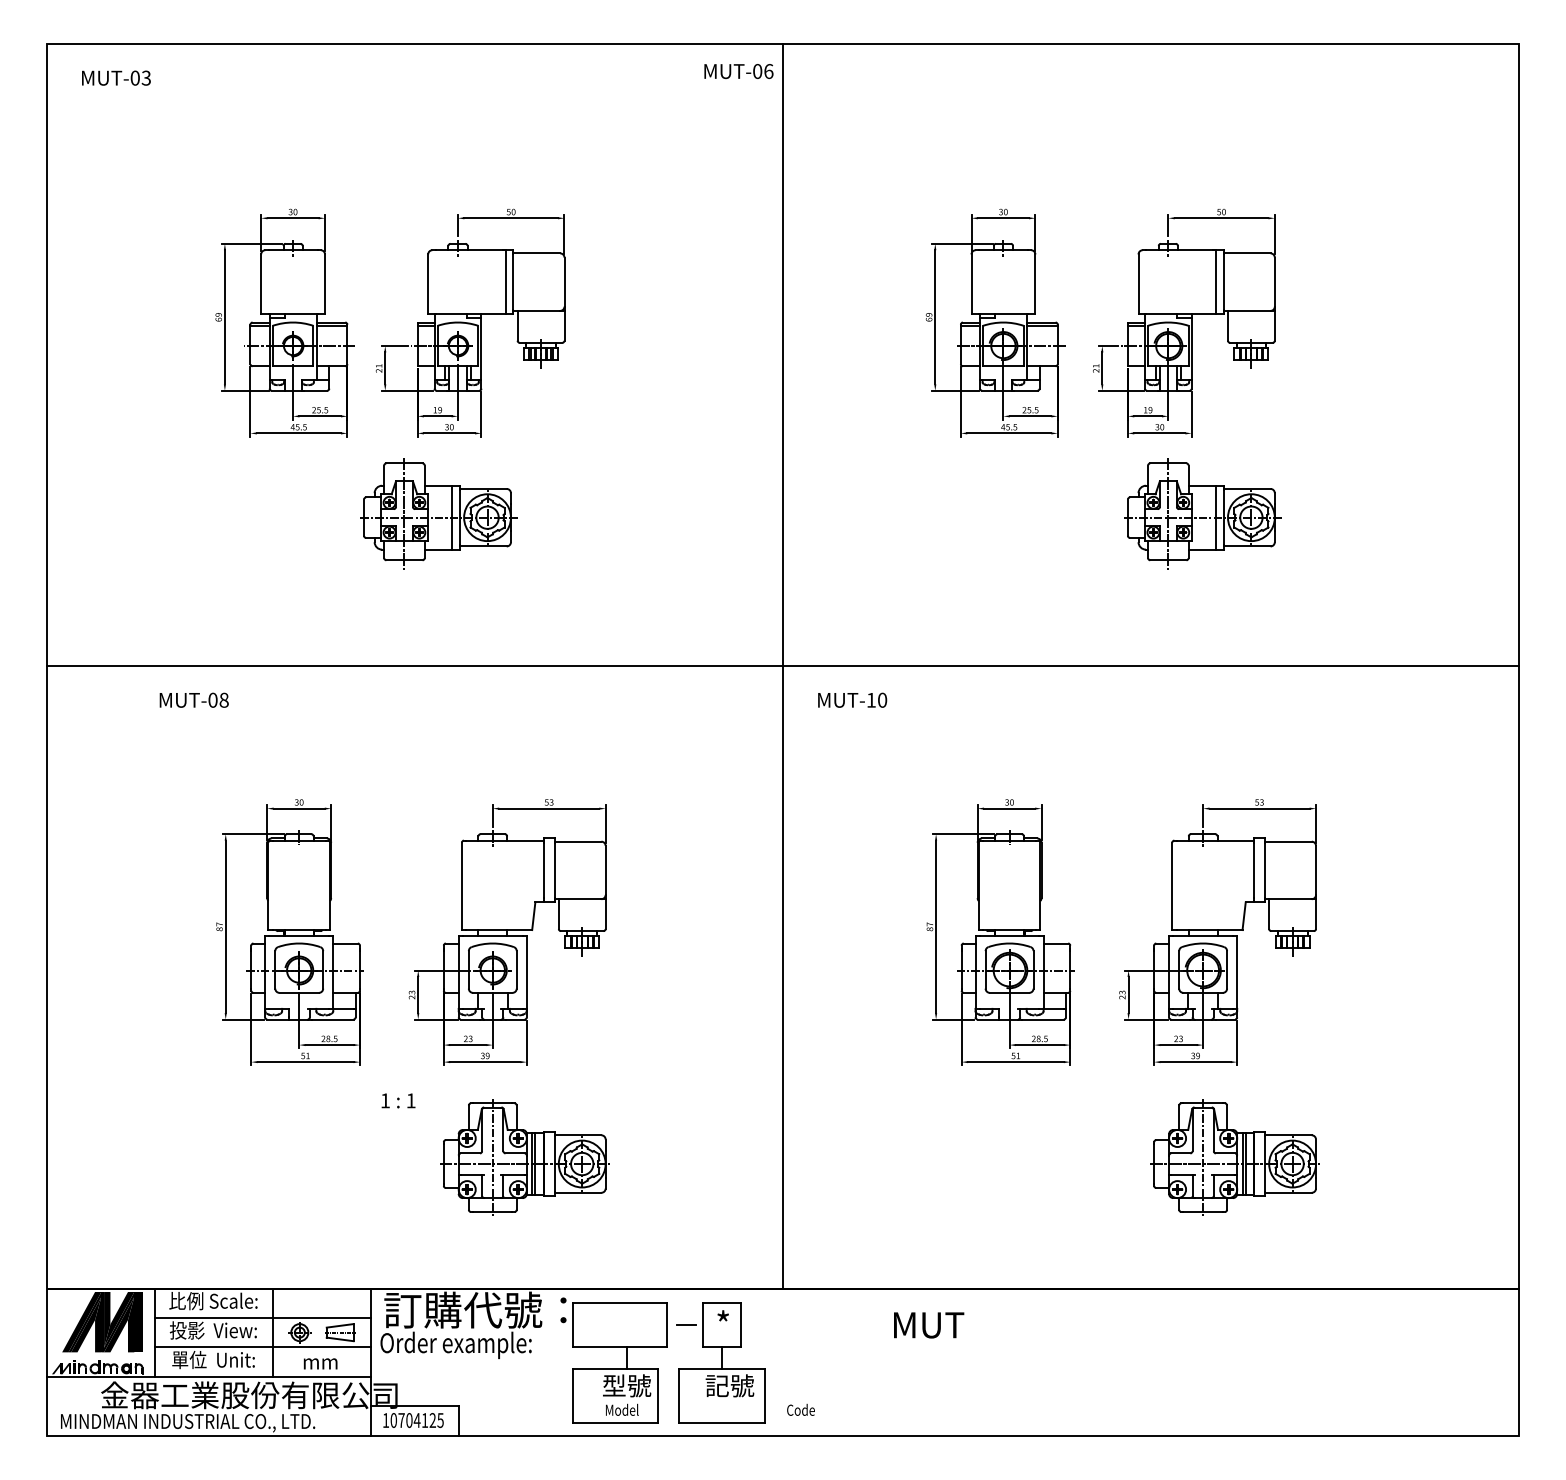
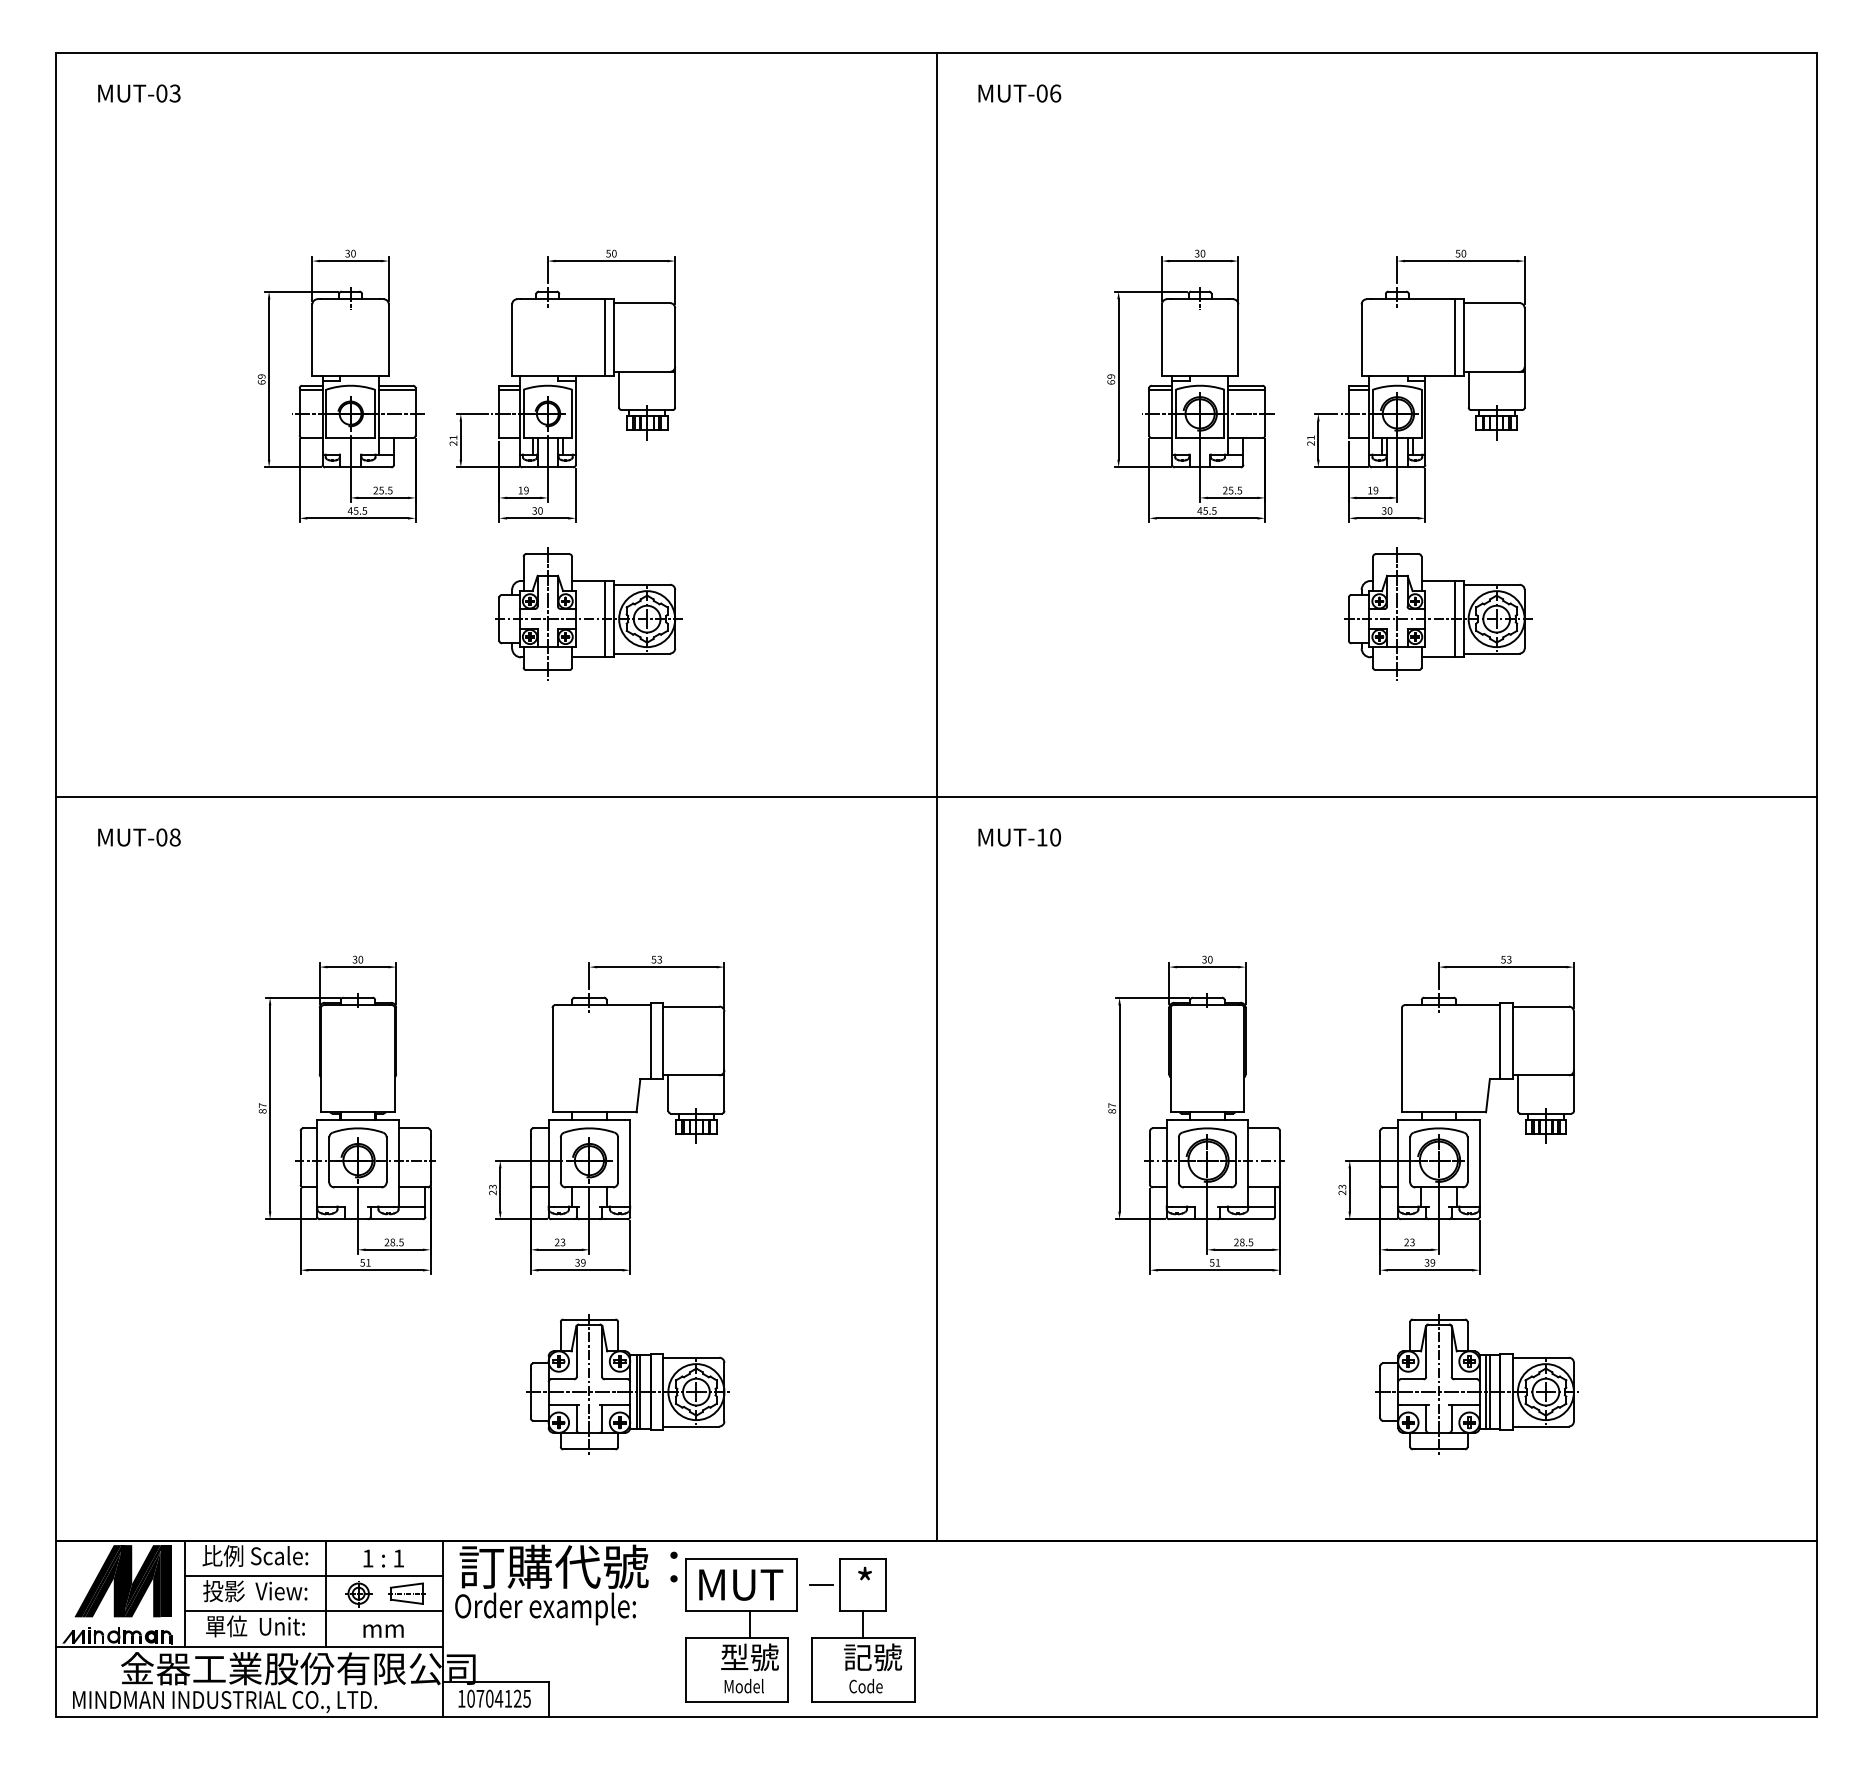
text: (738, 71) -> (1019, 93), moved
part: (438, 512) -> (588, 613), moved
text: (194, 700) -> (139, 837), moved
text: (398, 1100) -> (383, 1558), moved
text: (929, 1324) -> (741, 1584), moved
text: (800, 1409) -> (865, 1685), moved

